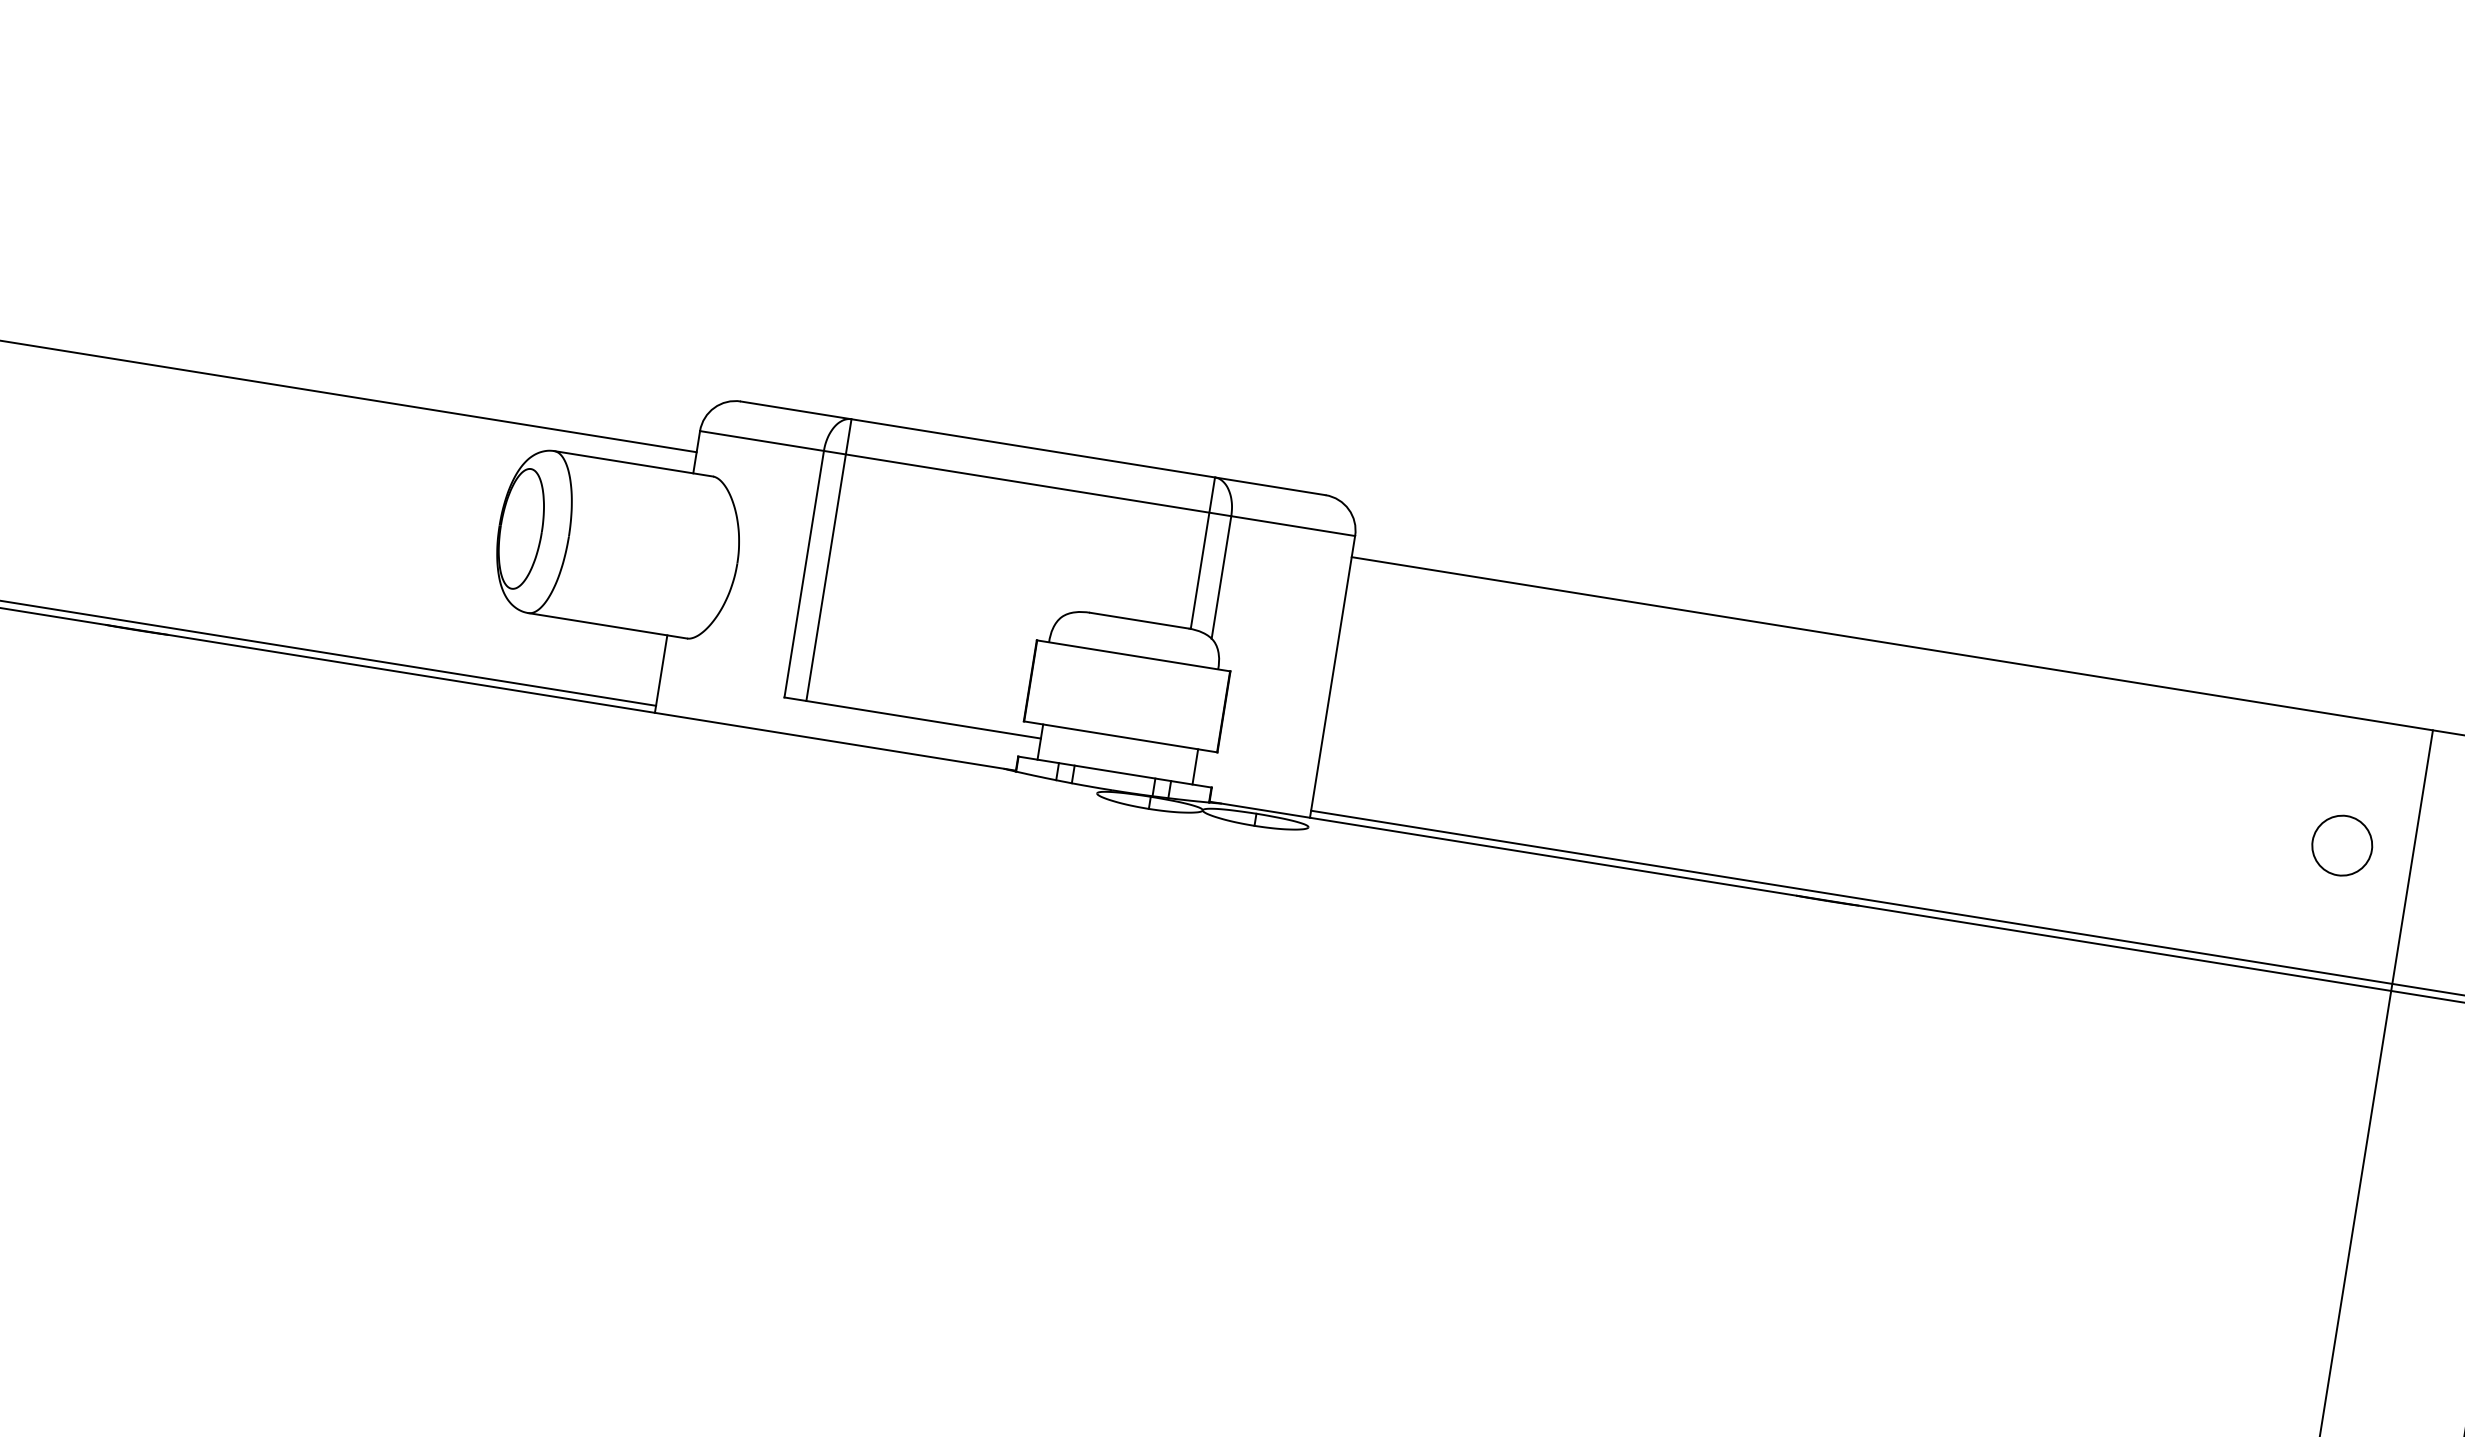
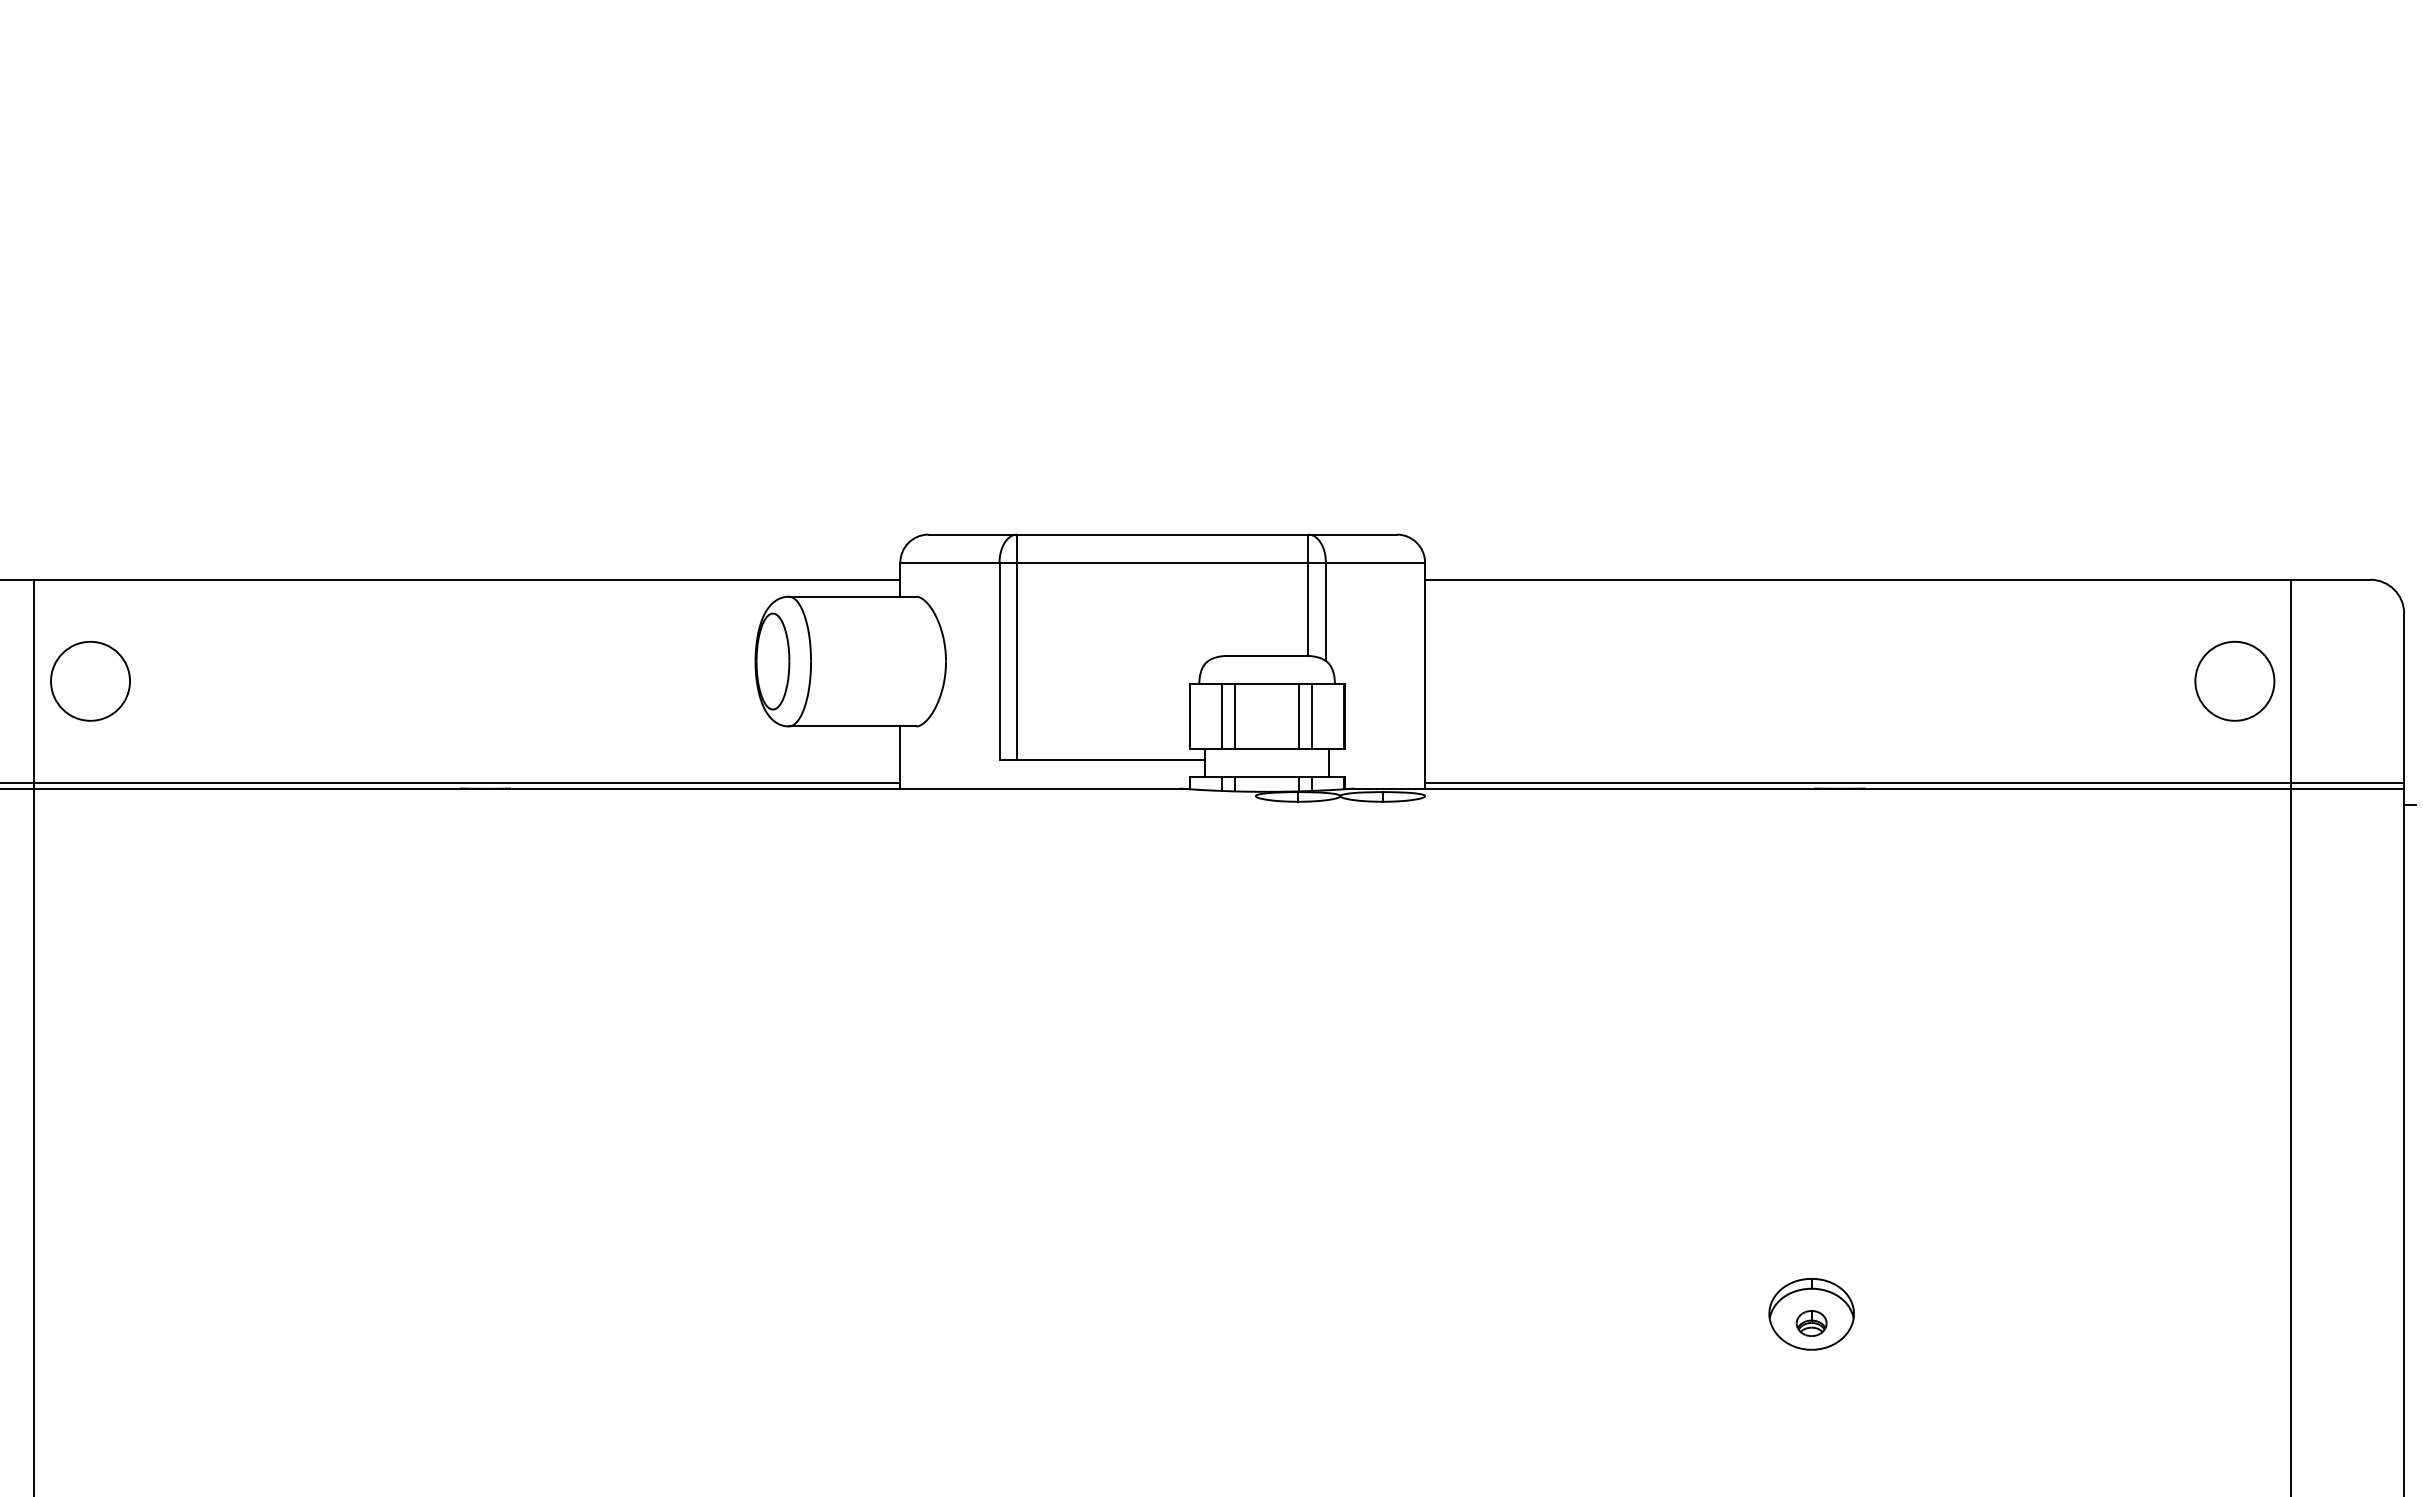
line: (1071, 687) -> (1222, 716), added
line: (1086, 689) -> (1234, 716), added
line: (1167, 702) -> (1299, 716), added
line: (1183, 705) -> (1312, 716), added
circle: (2341, 844) -> (2234, 680), size x1.67

